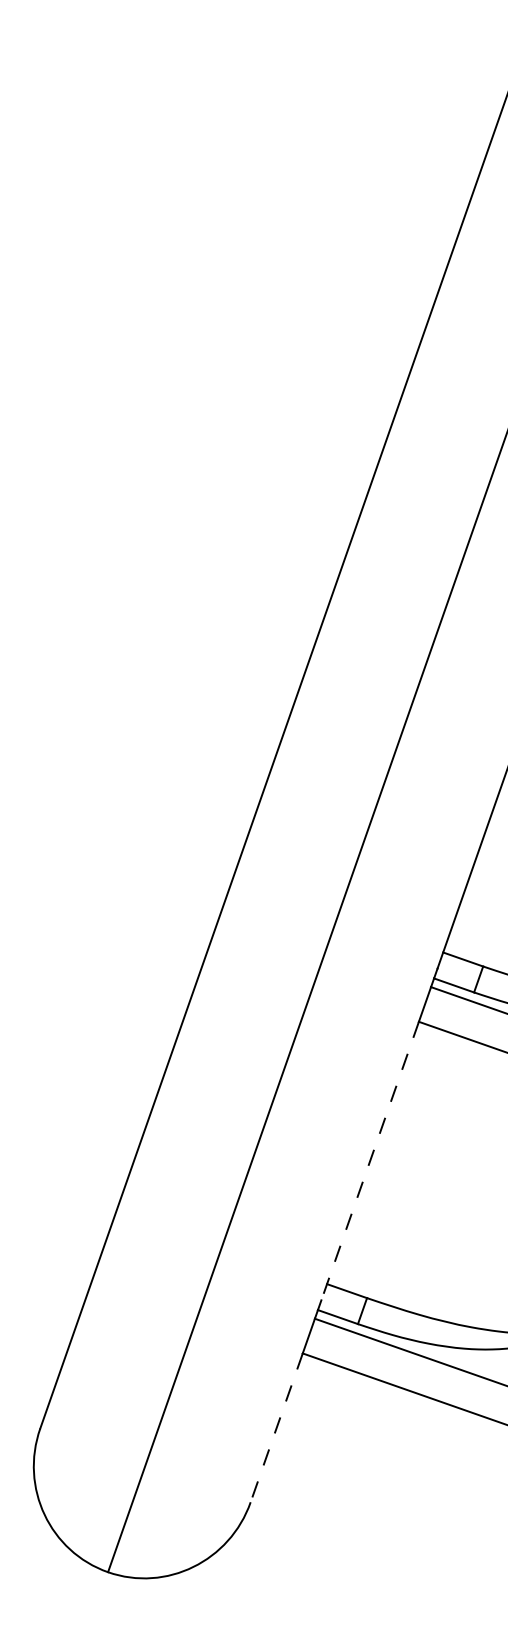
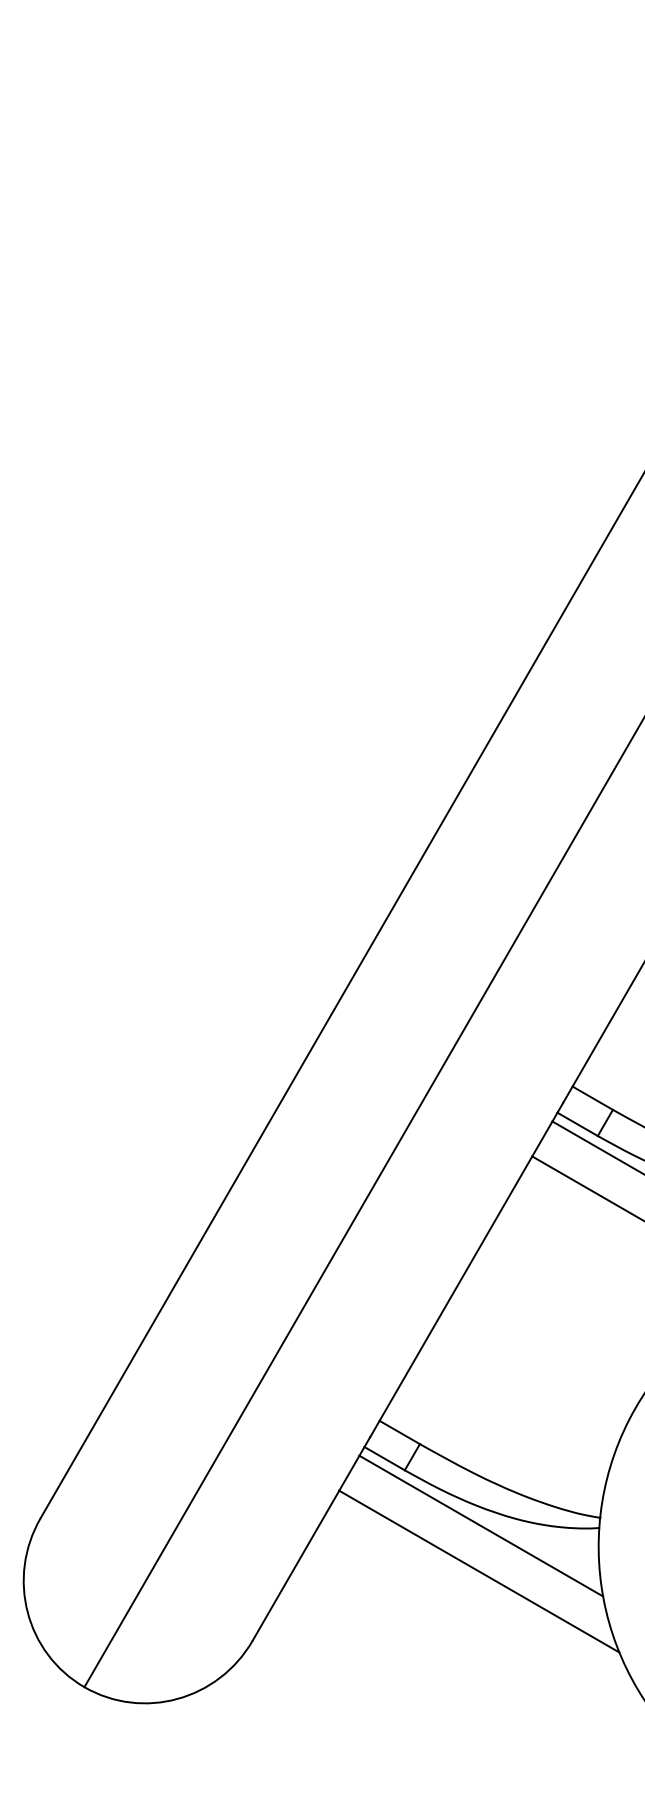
line: (369, 1161) -> (450, 1297), dashed -> solid
line: (276, 1427) -> (295, 1565), dashed -> solid

